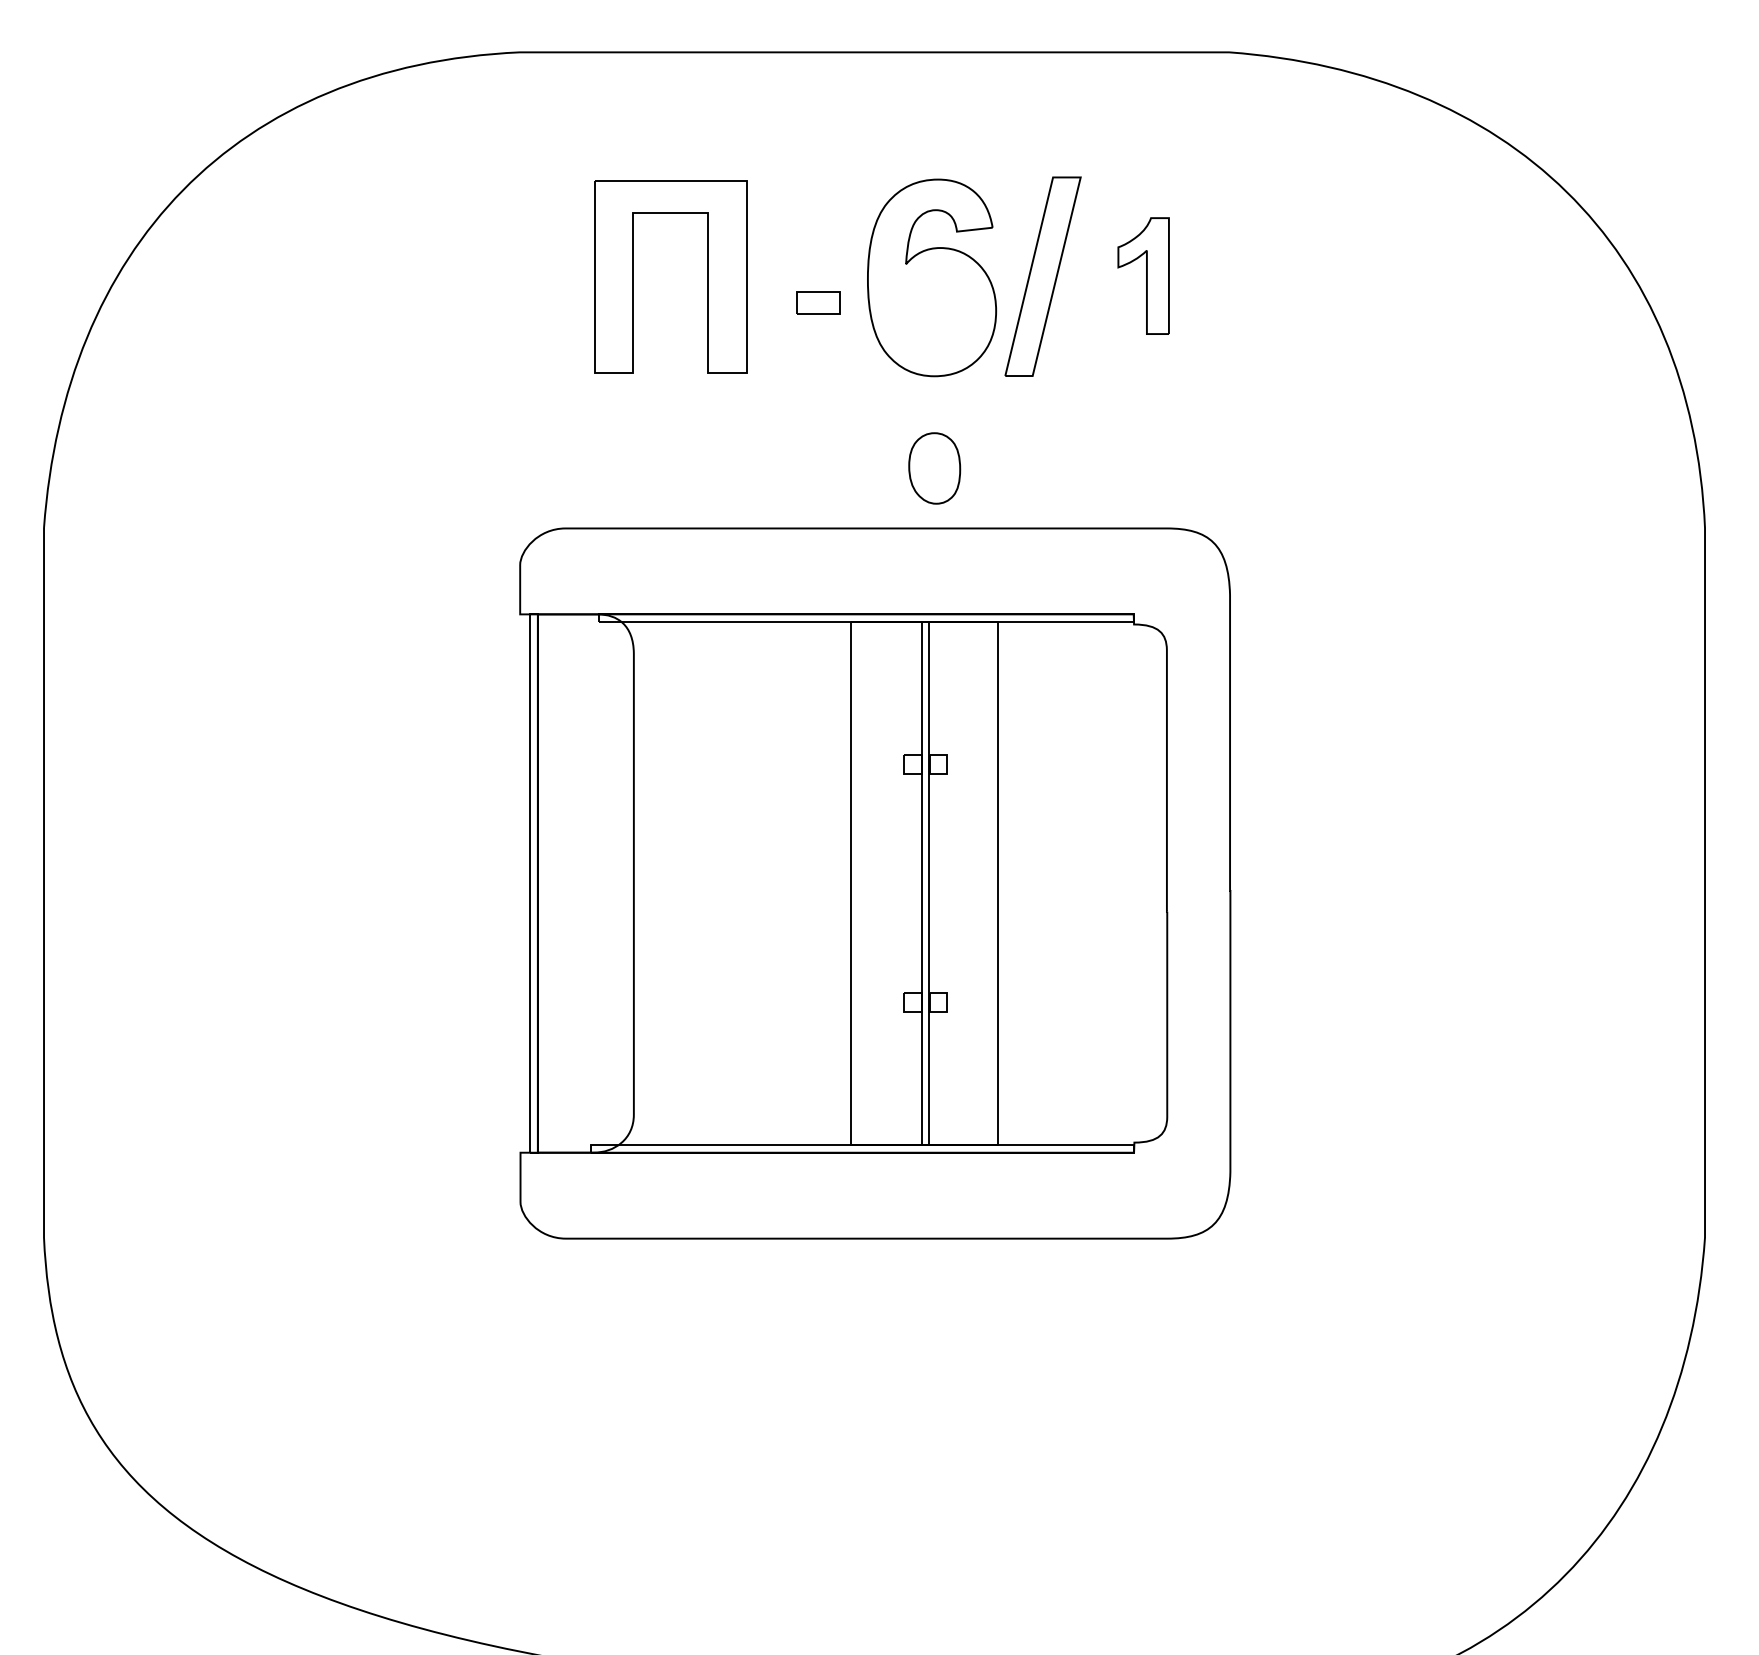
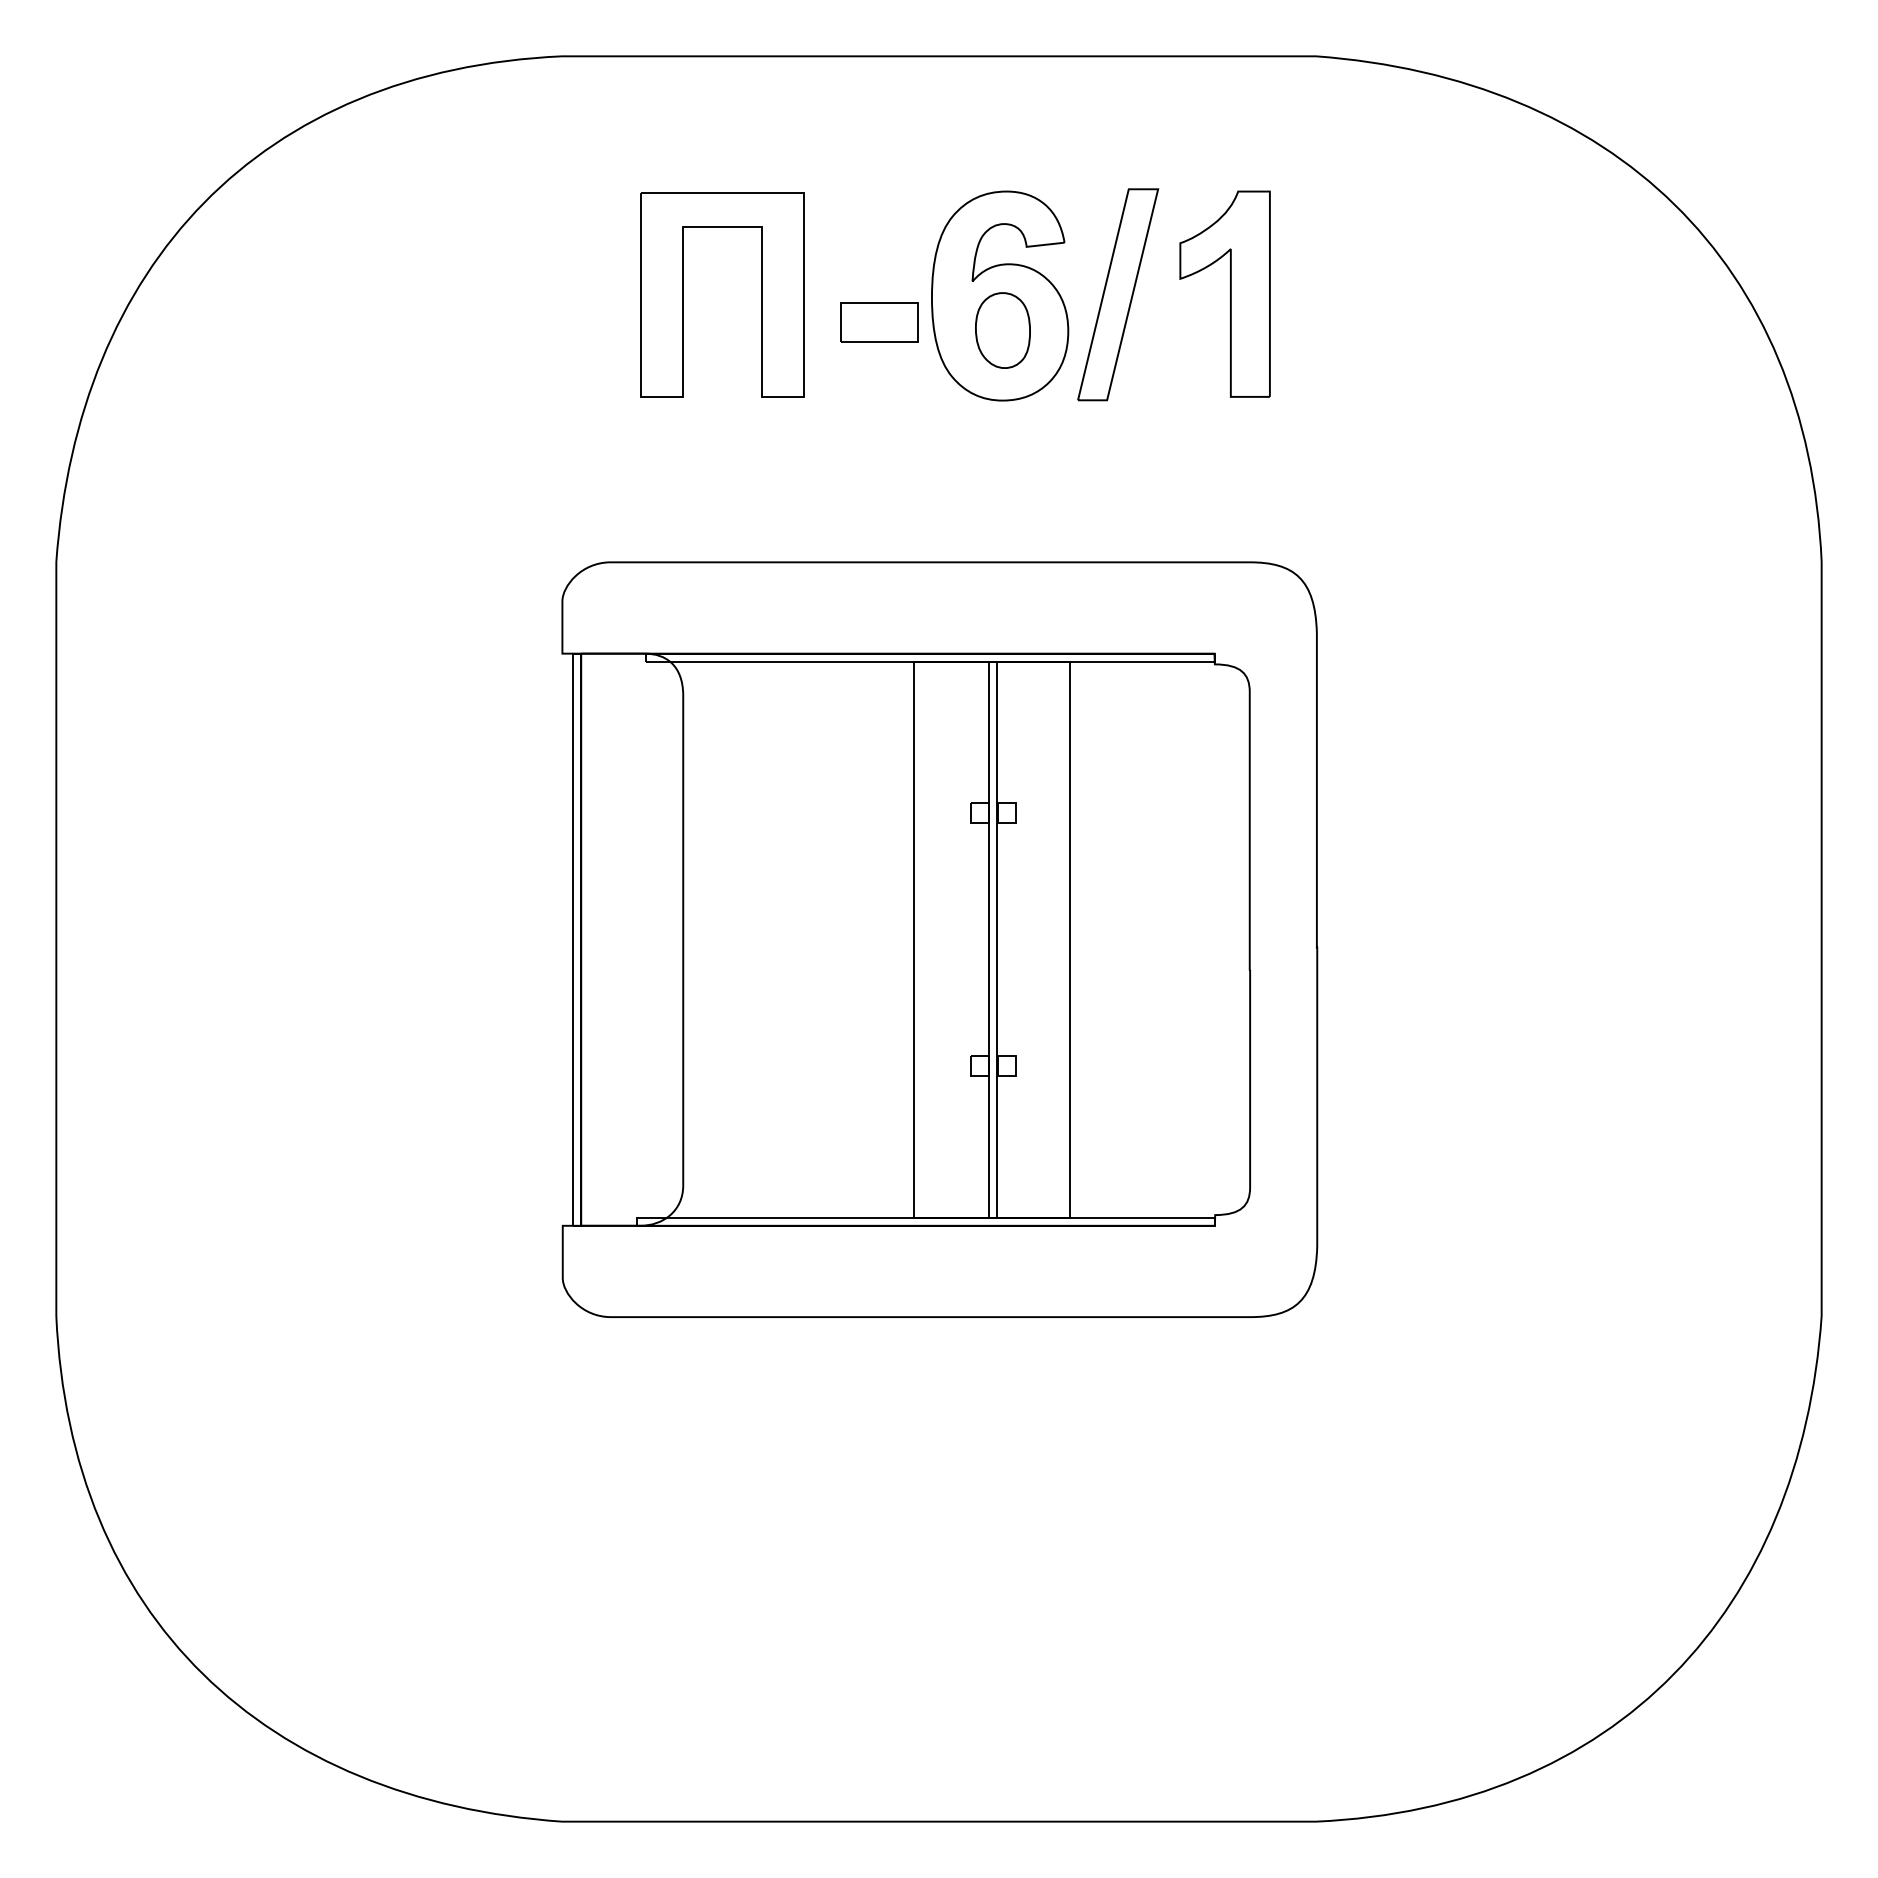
part: (1143, 275) -> (1224, 293), size x1.67
part: (818, 302) -> (879, 322), size x1.67
part: (934, 468) -> (1002, 330), moved

